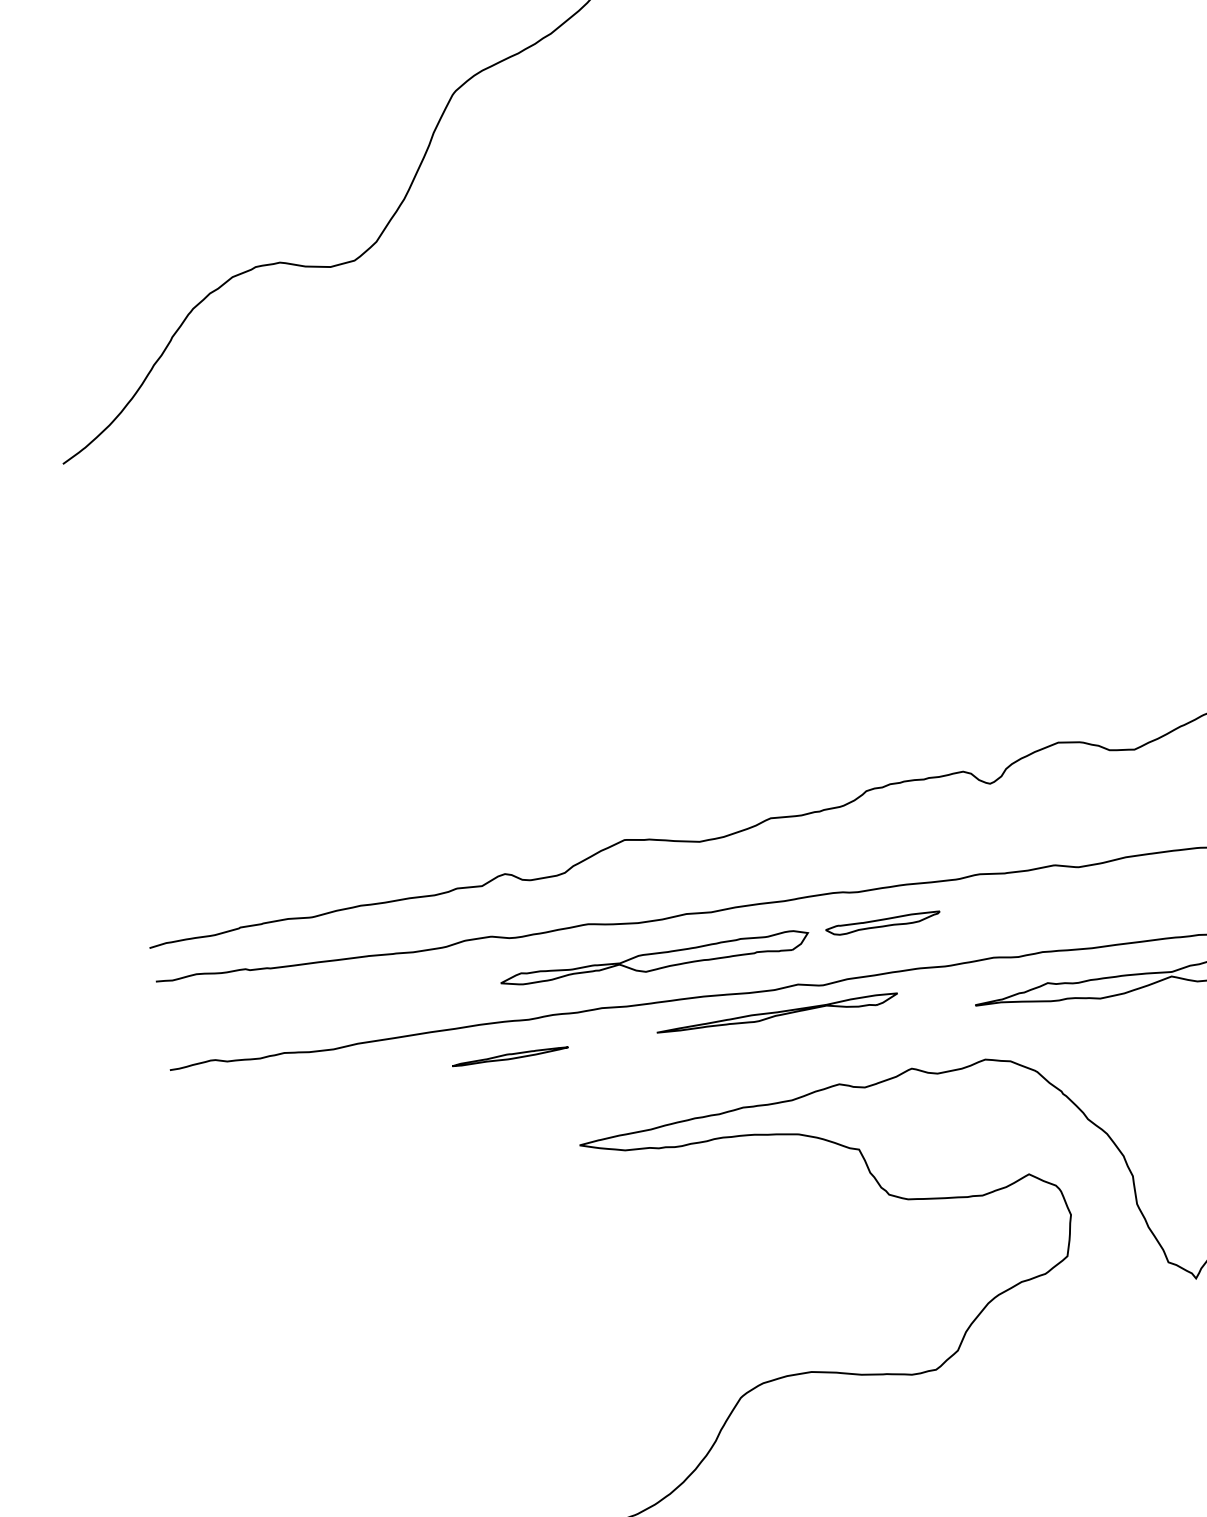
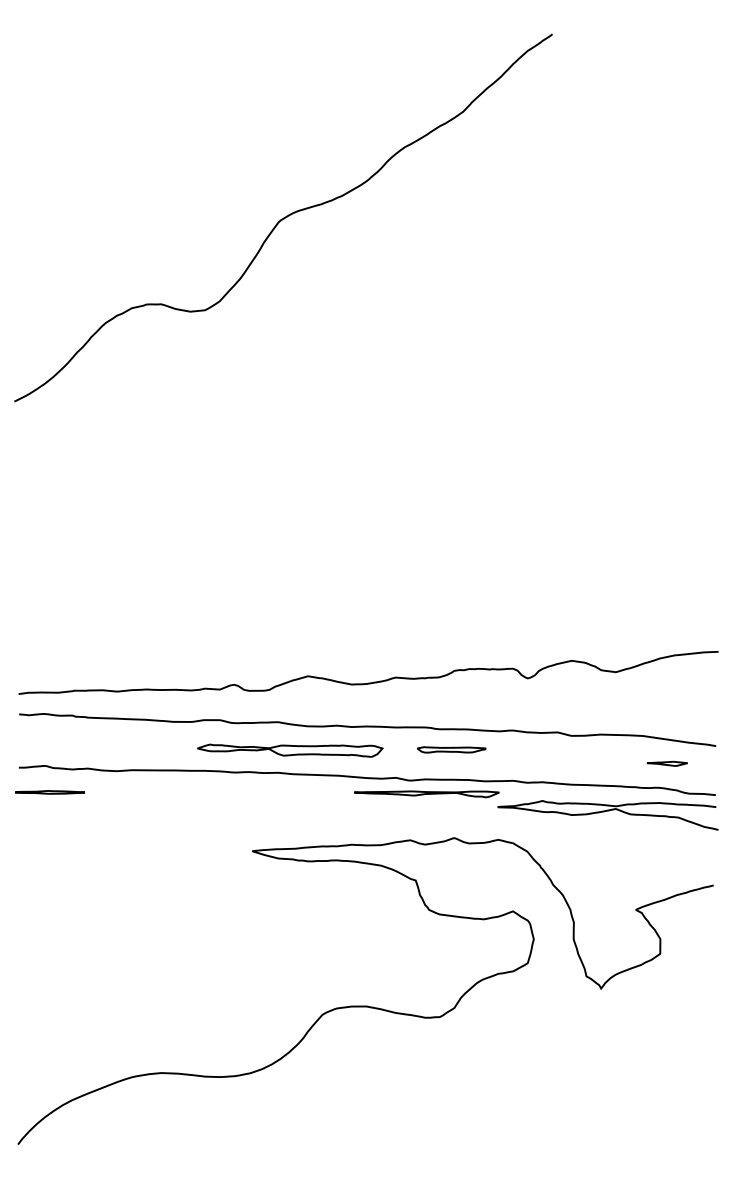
part: (655, 961) -> (290, 750), moved
part: (777, 1016) -> (426, 794), moved
line: (509, 1055) -> (49, 791), moved

